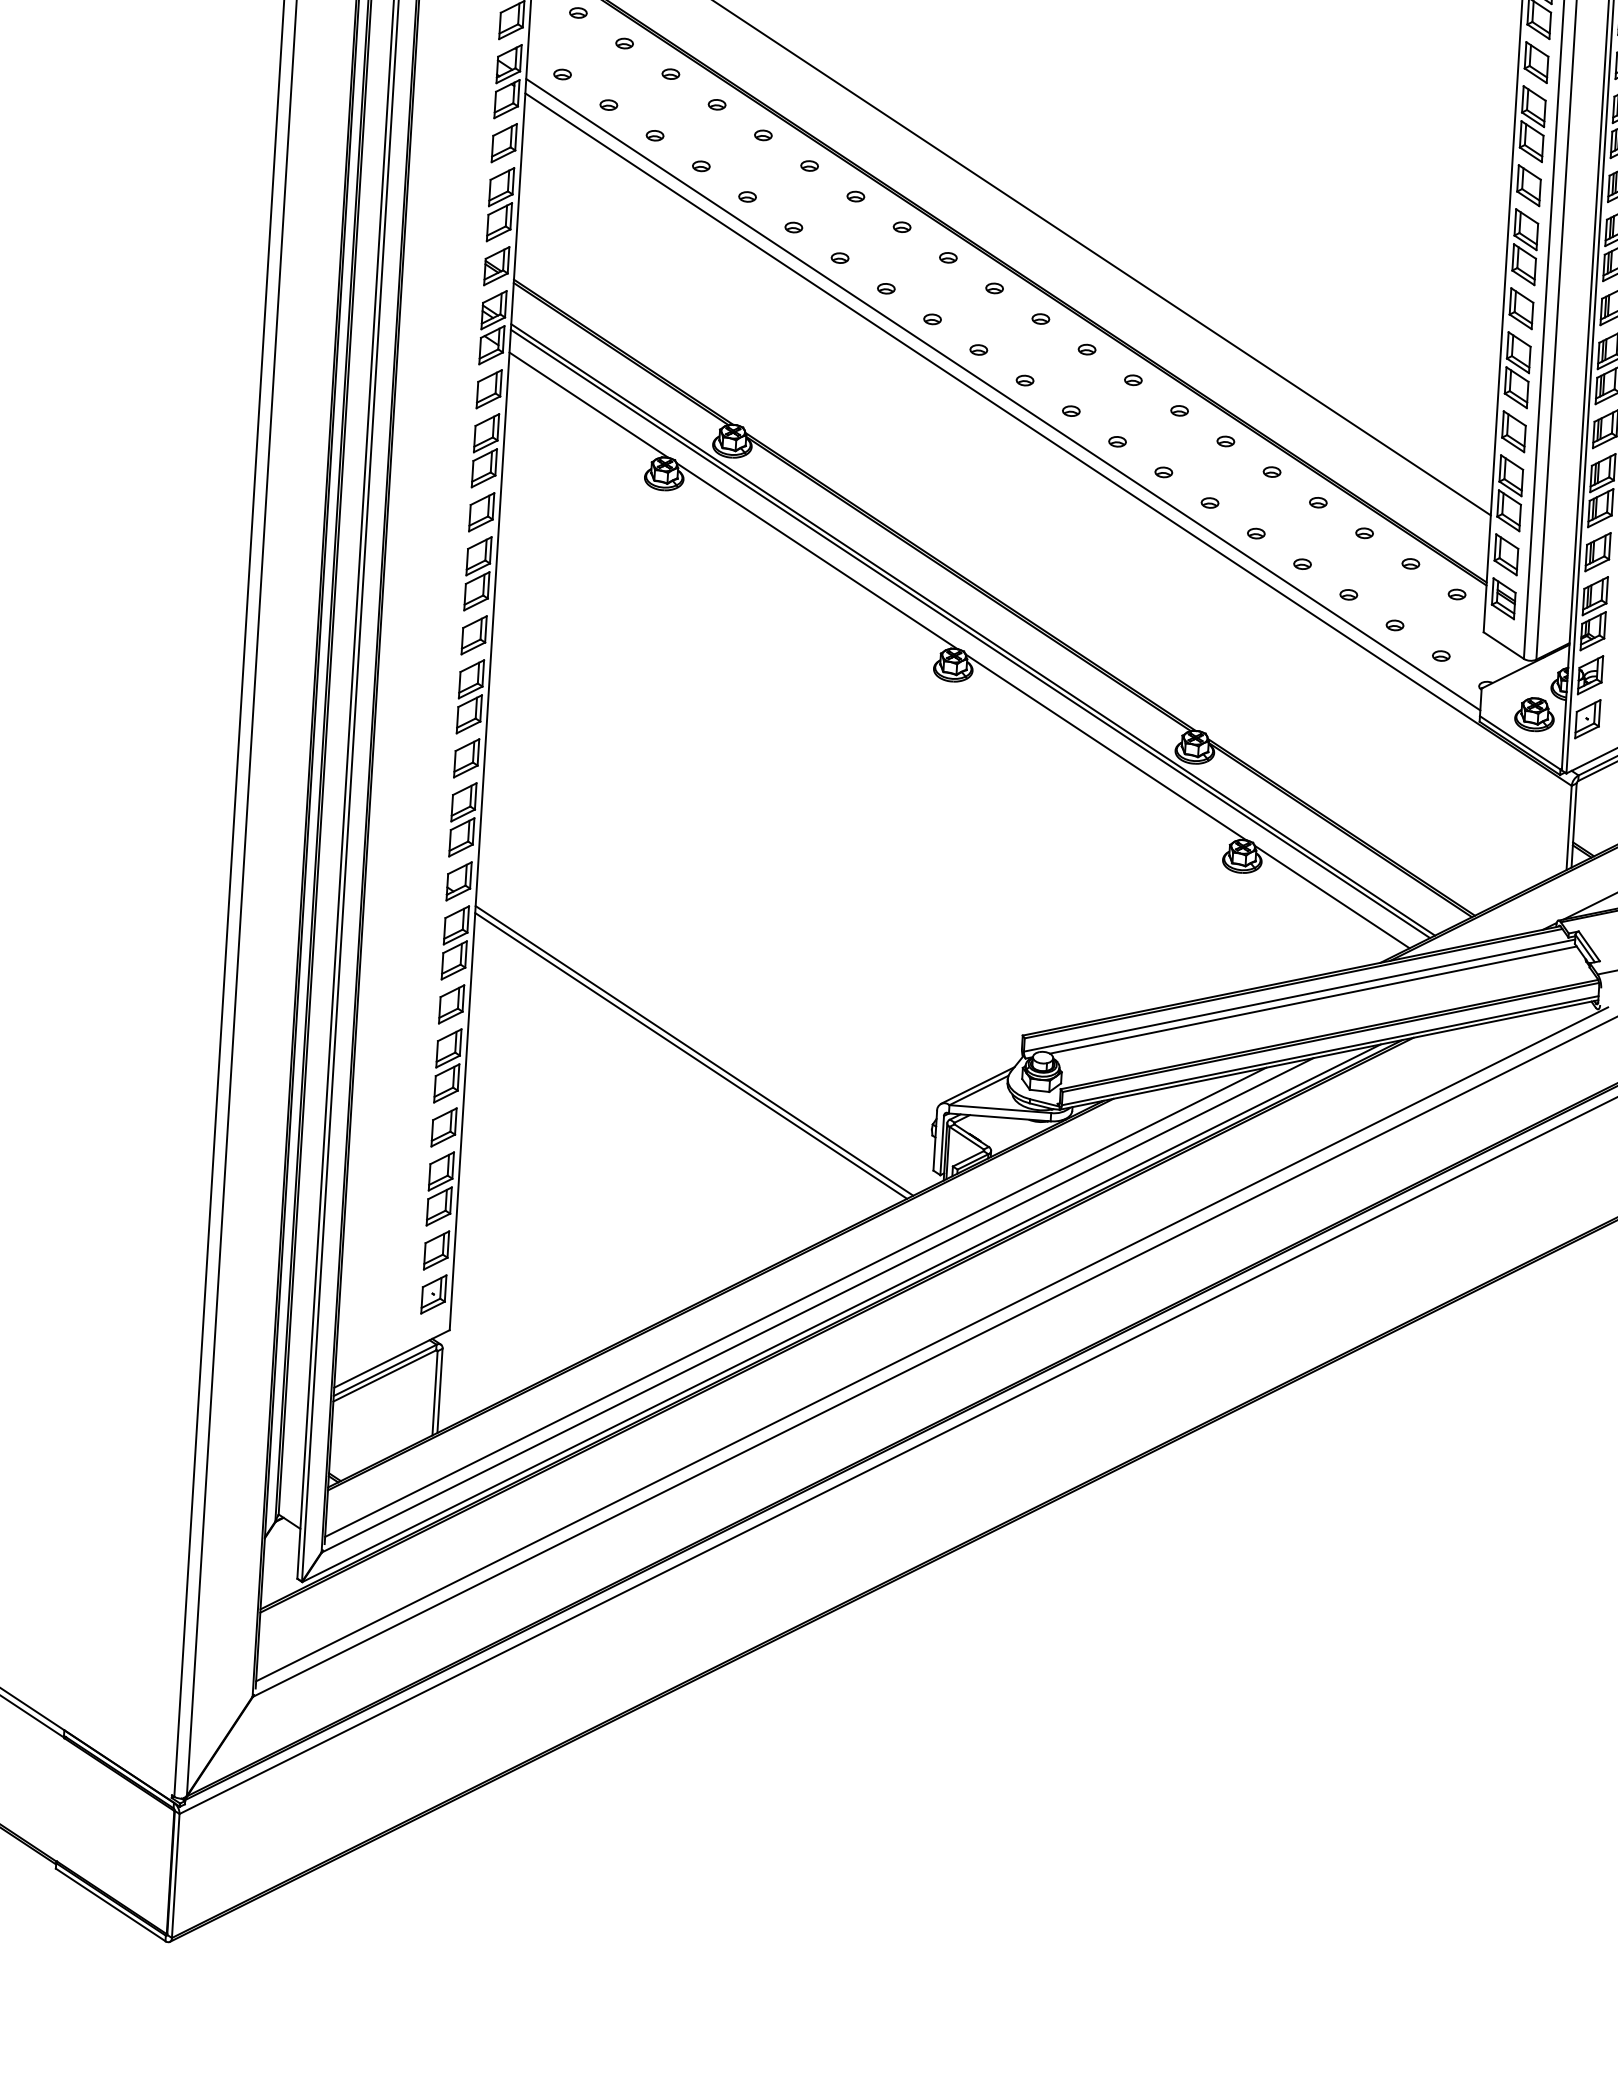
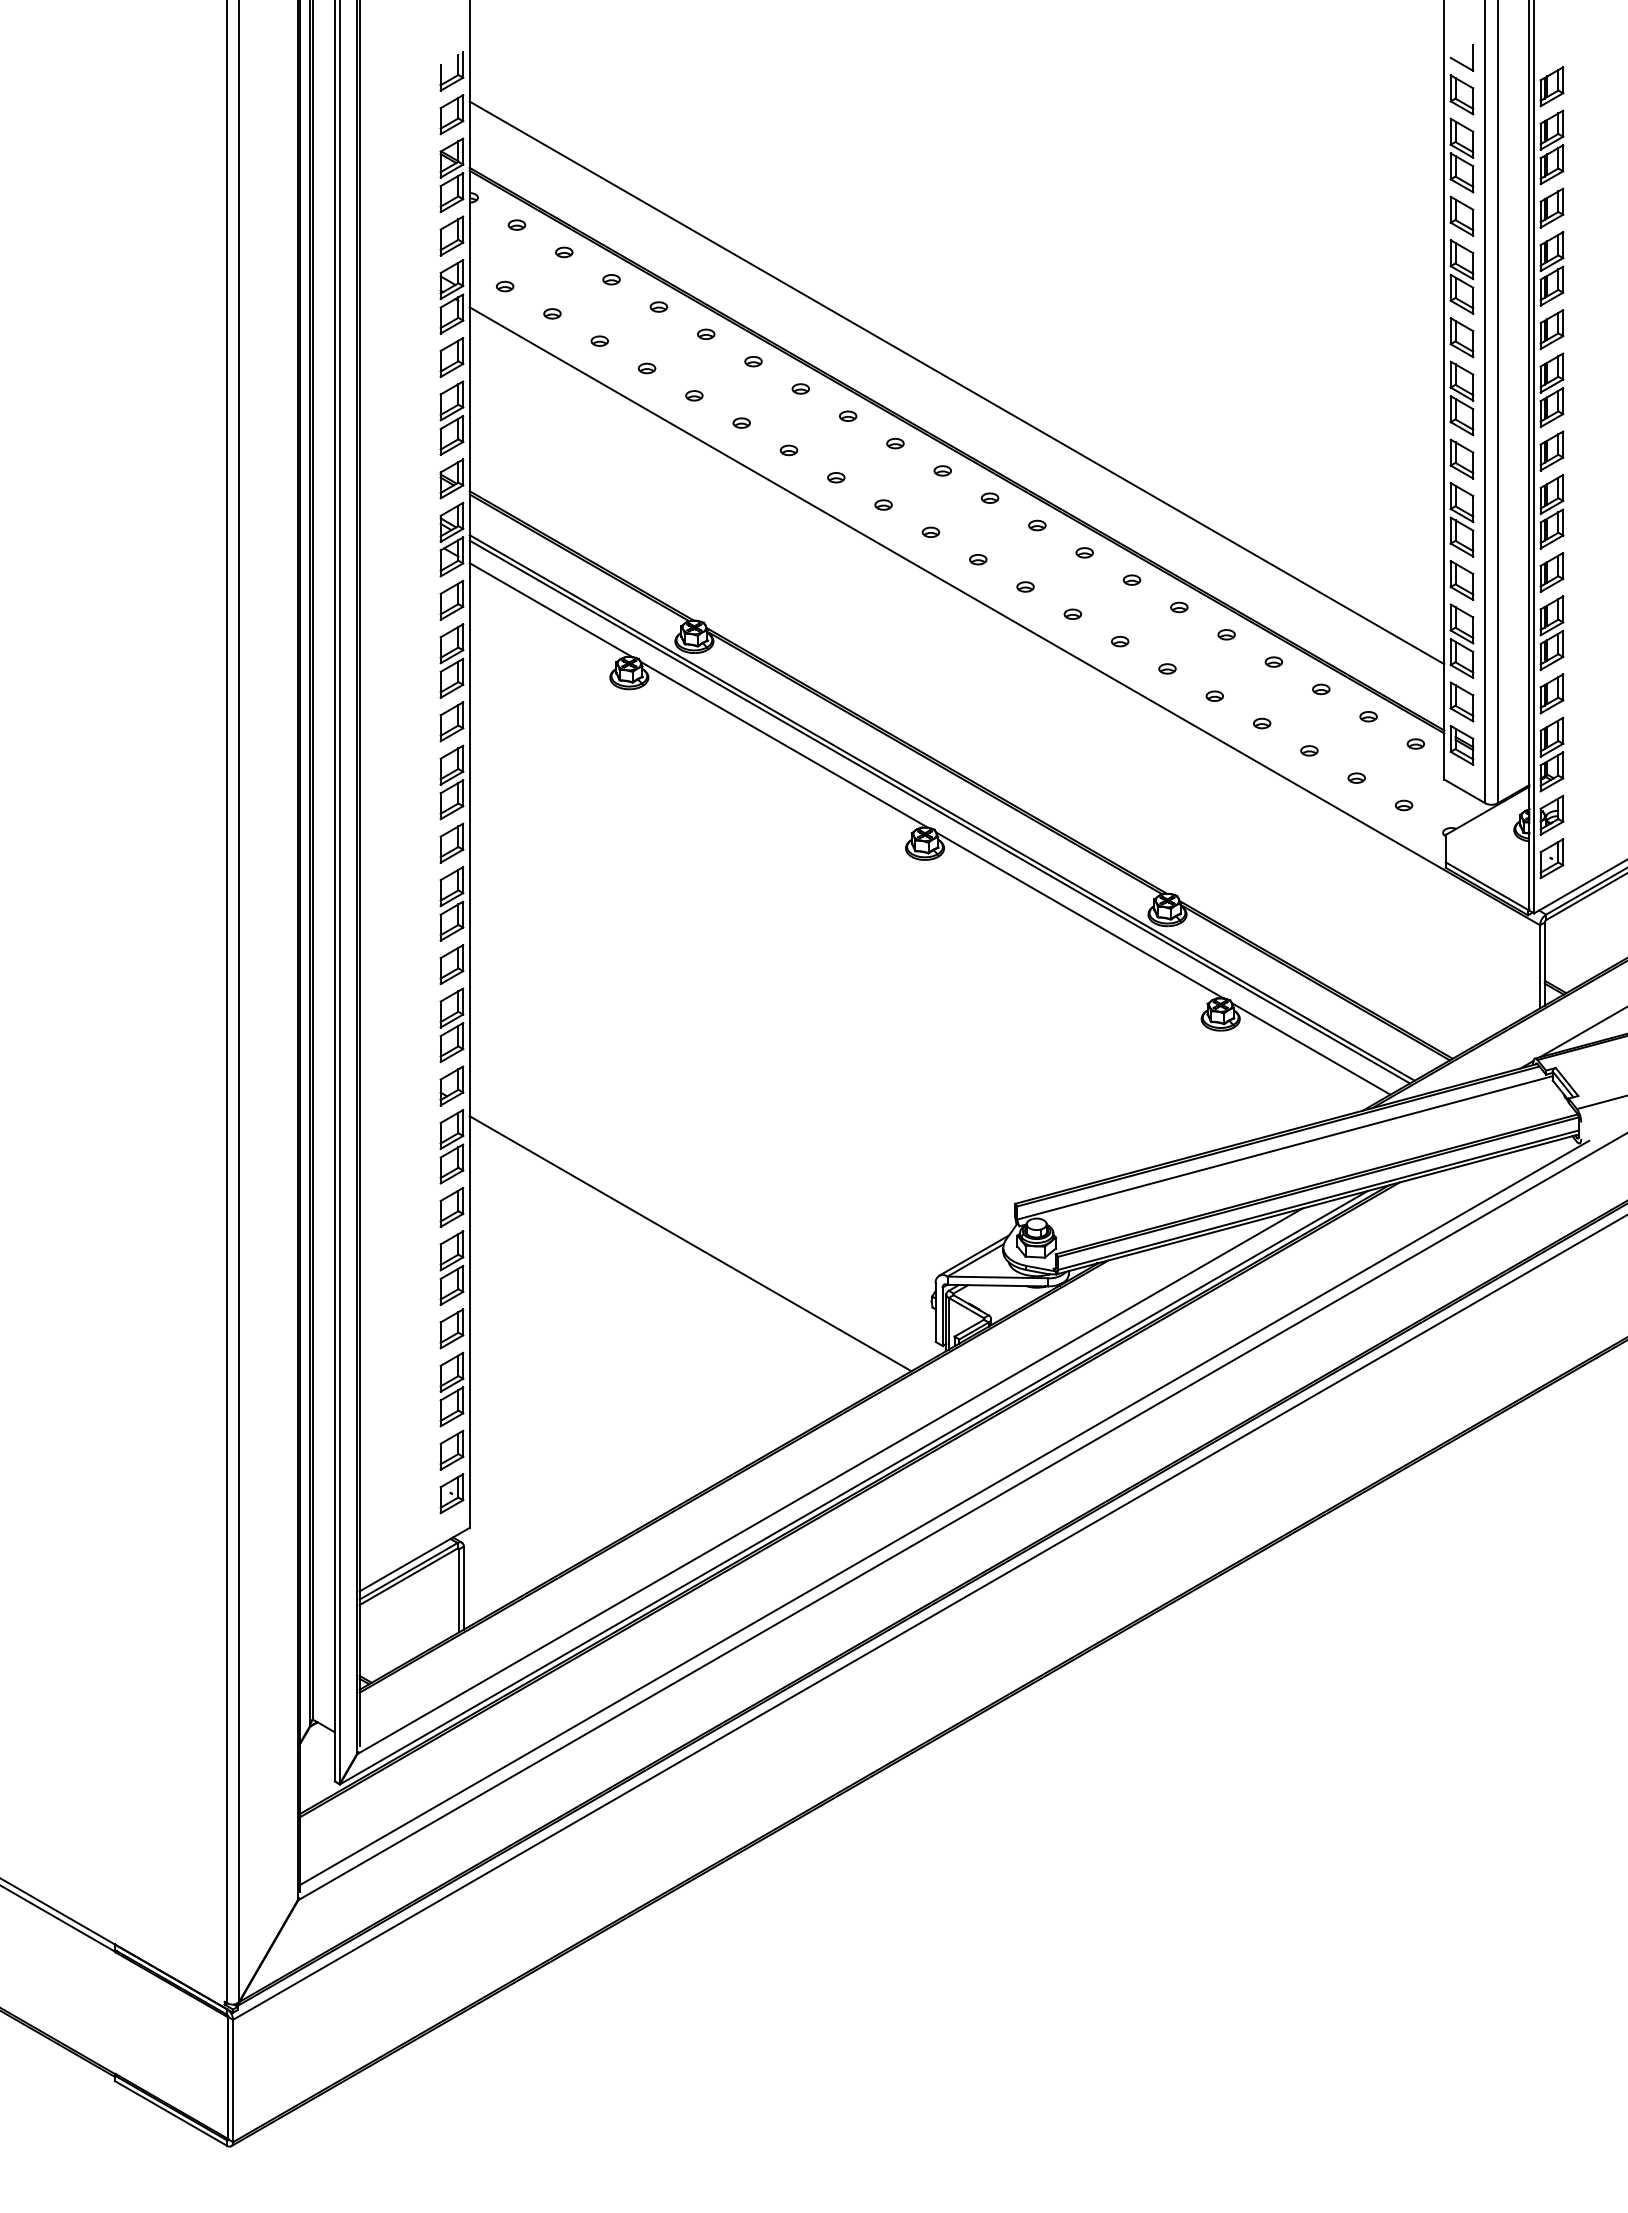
line: (1003, 394) -> (957, 574), removed
part: (1534, 714) -> (1499, 857), removed
line: (1312, 999) -> (1298, 1150), removed
line: (694, 1050) -> (693, 1238), removed
line: (795, 1302) -> (807, 1479), removed

